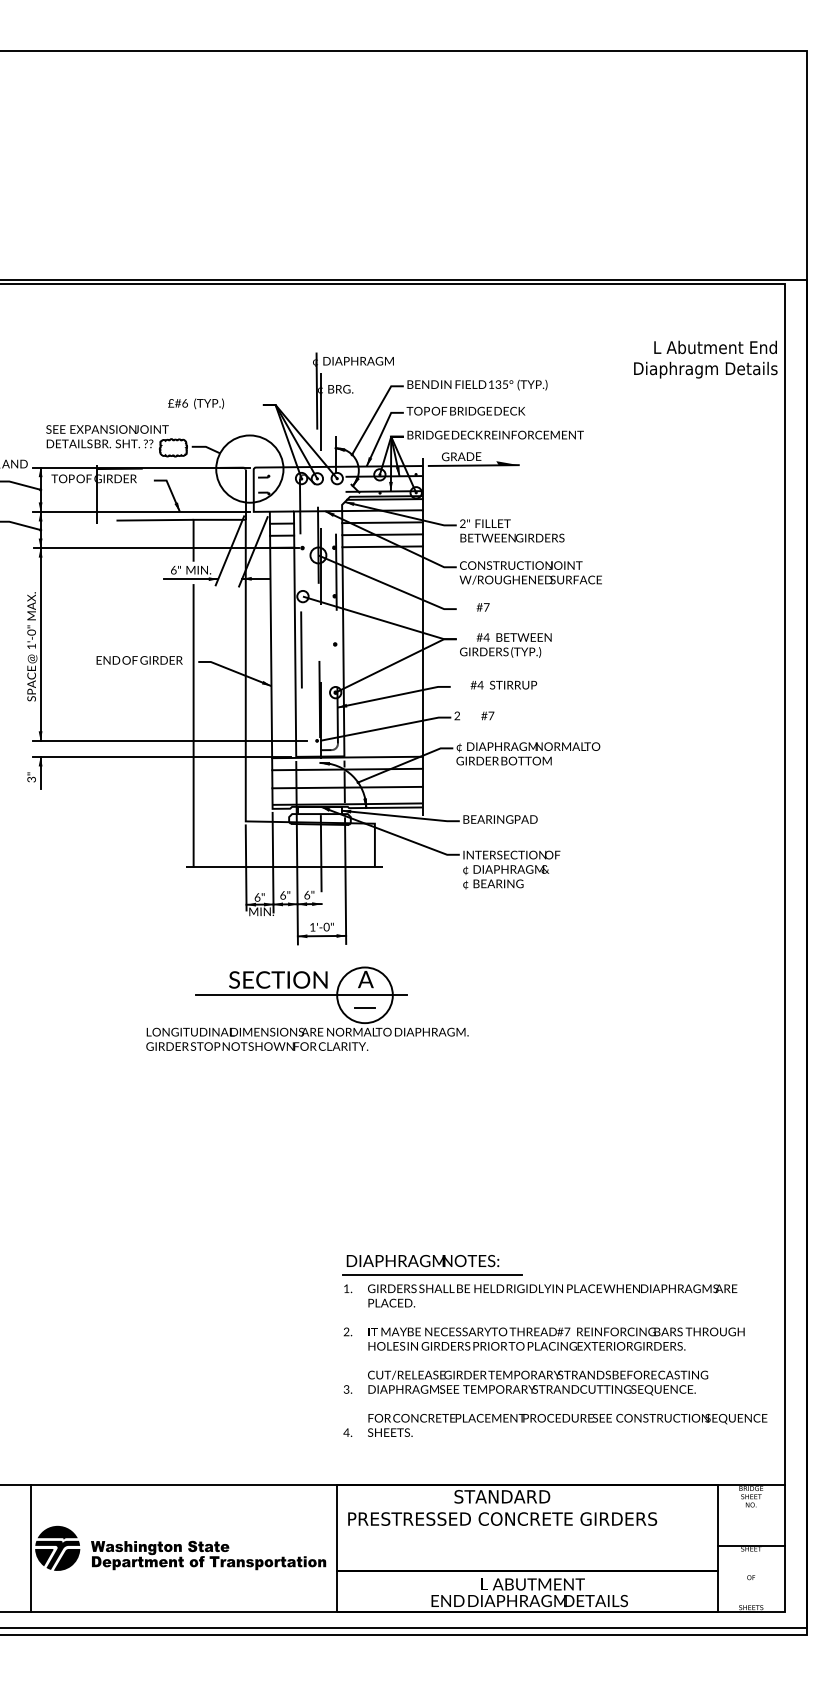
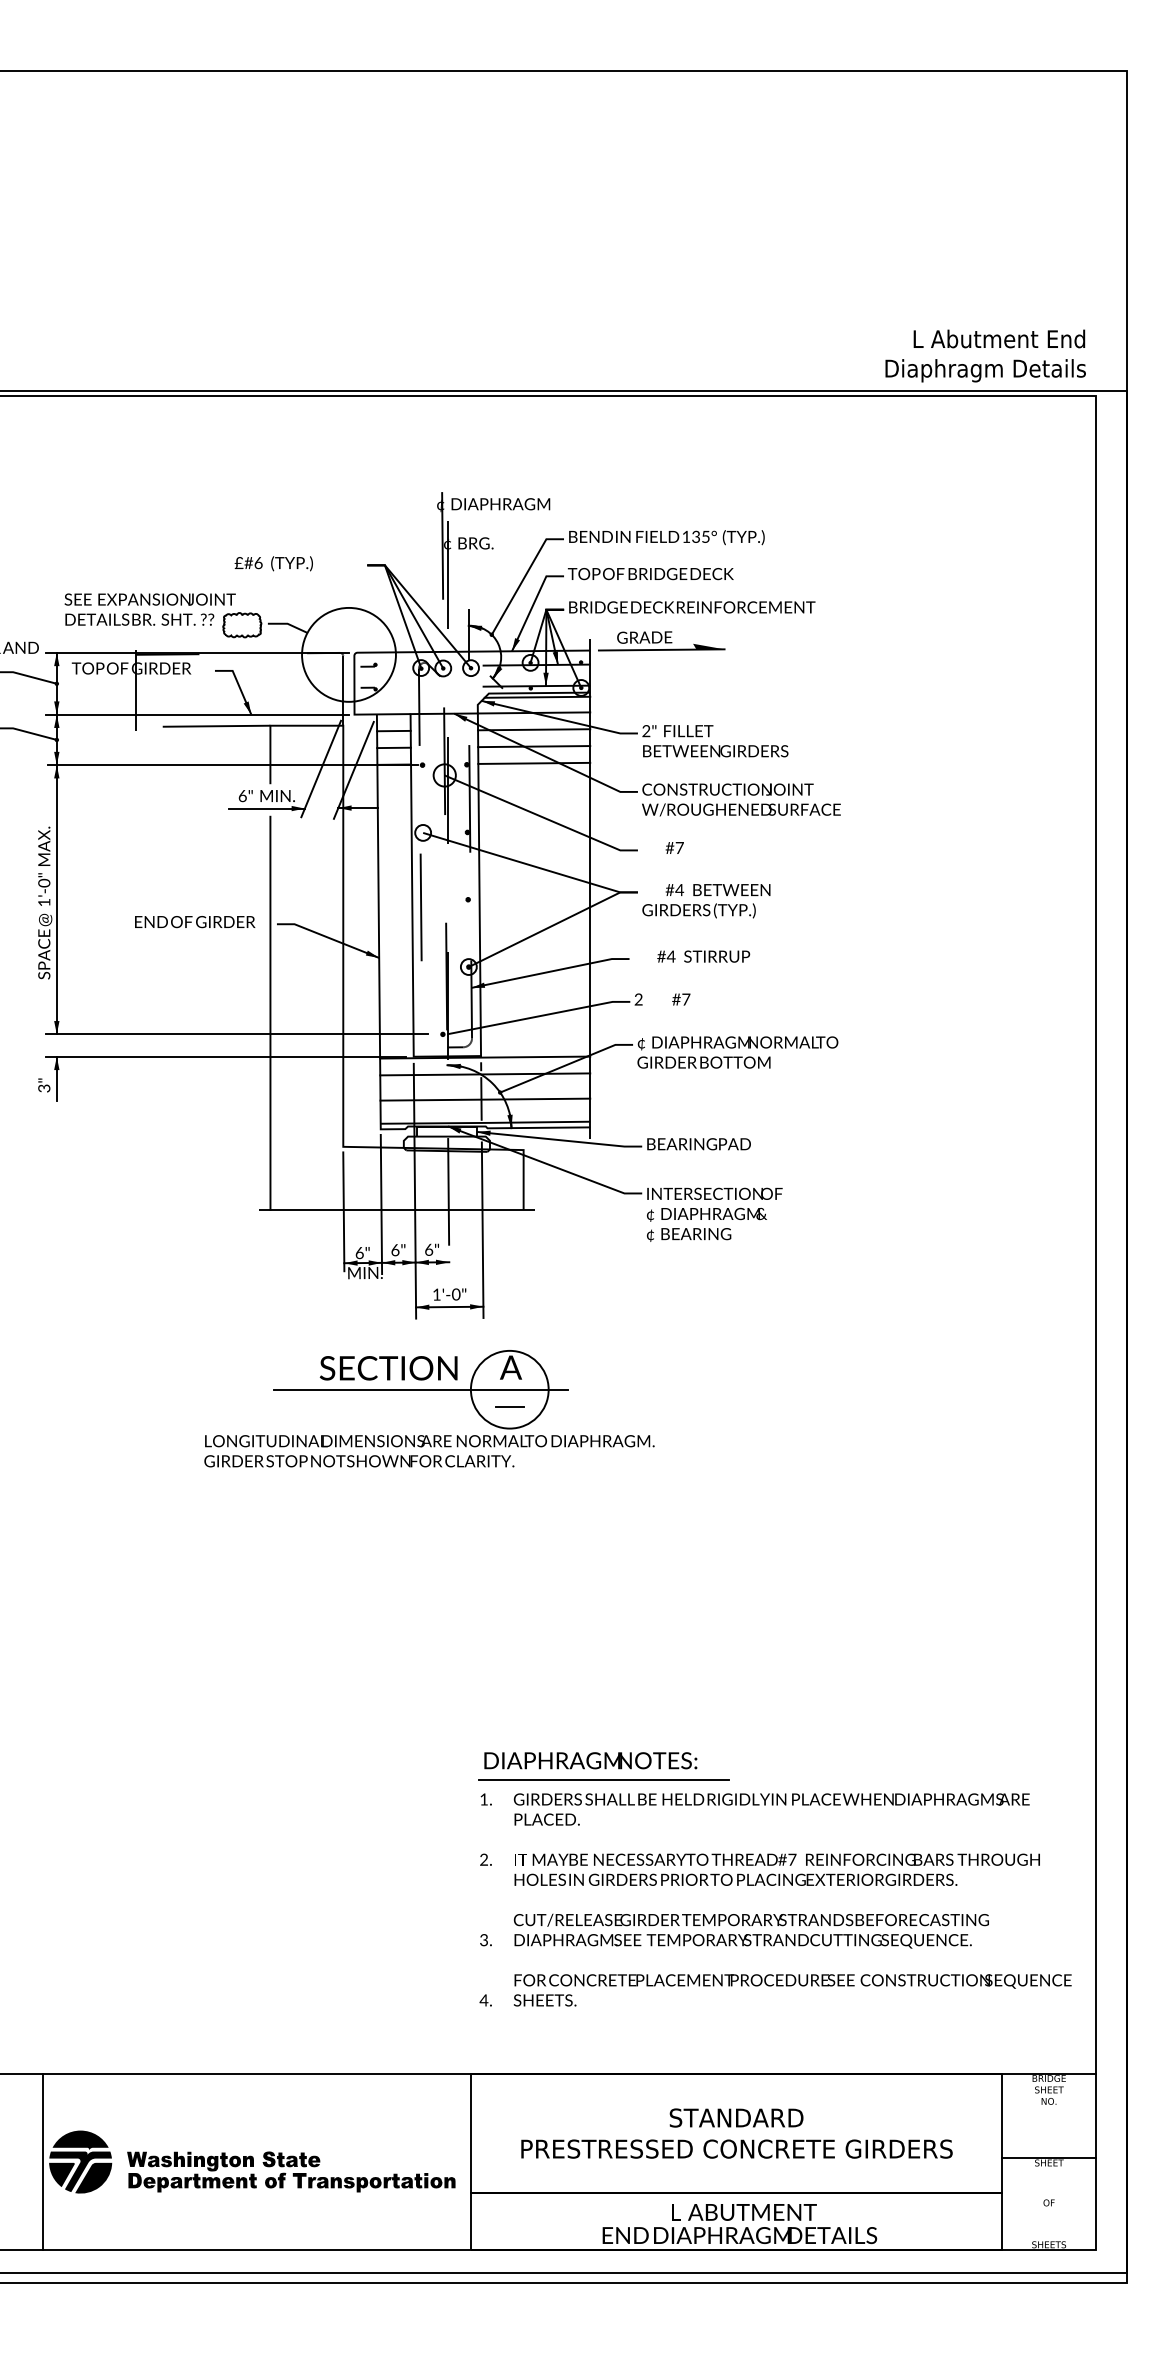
text: (705, 359) -> (985, 355), moved
text: (502, 1507) -> (736, 2133), moved

